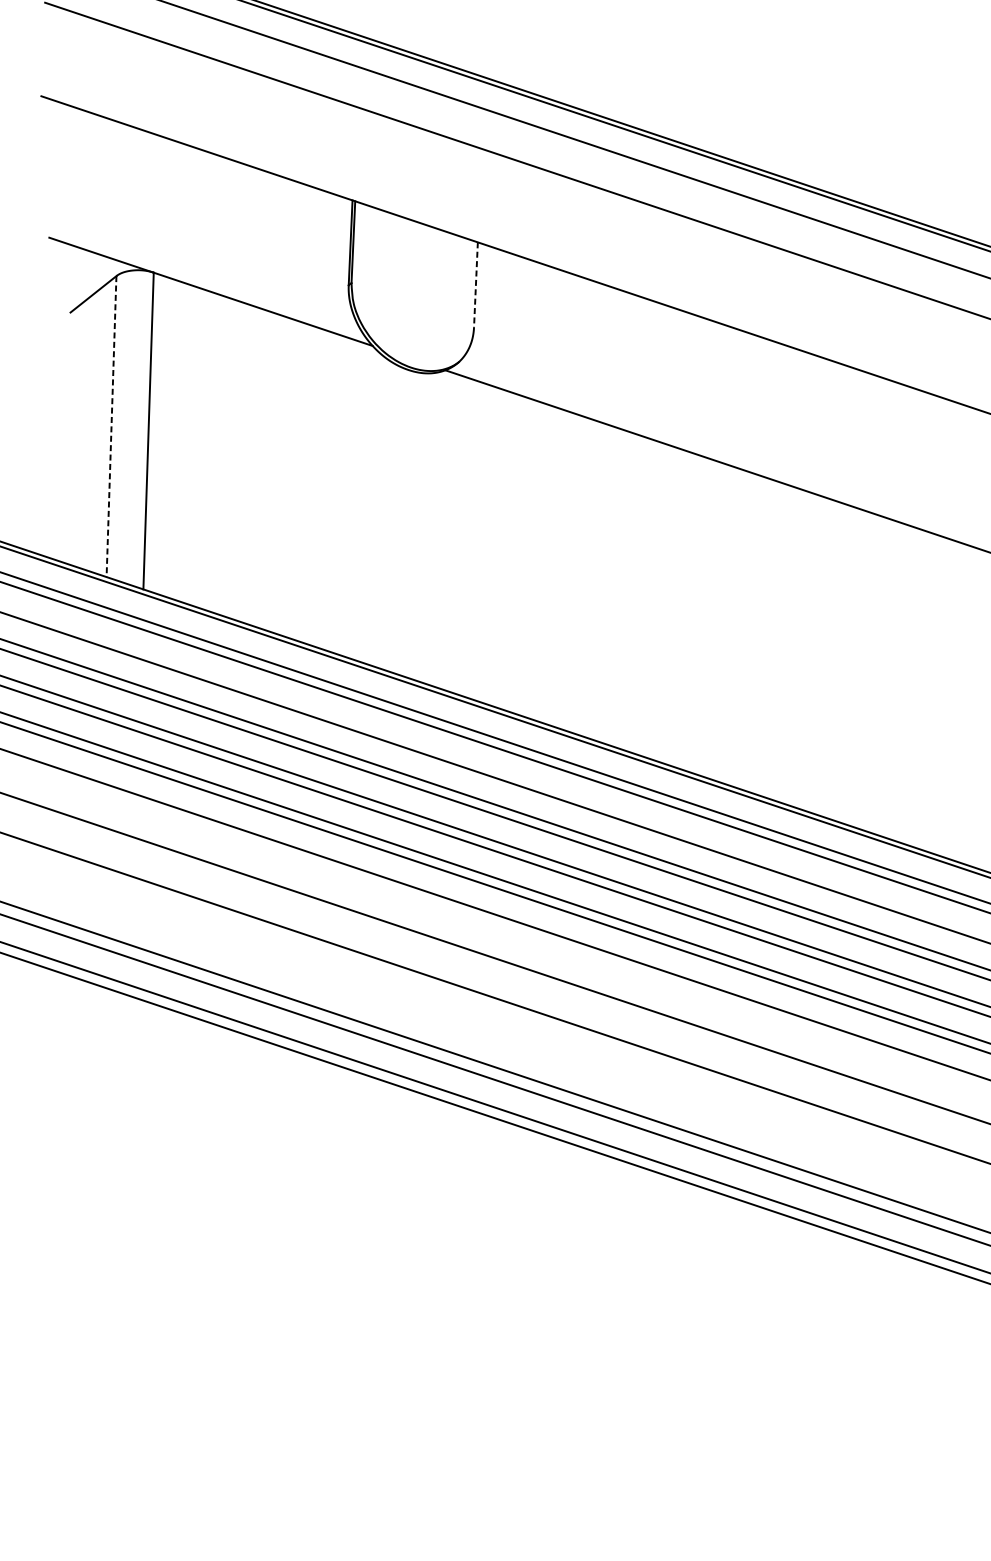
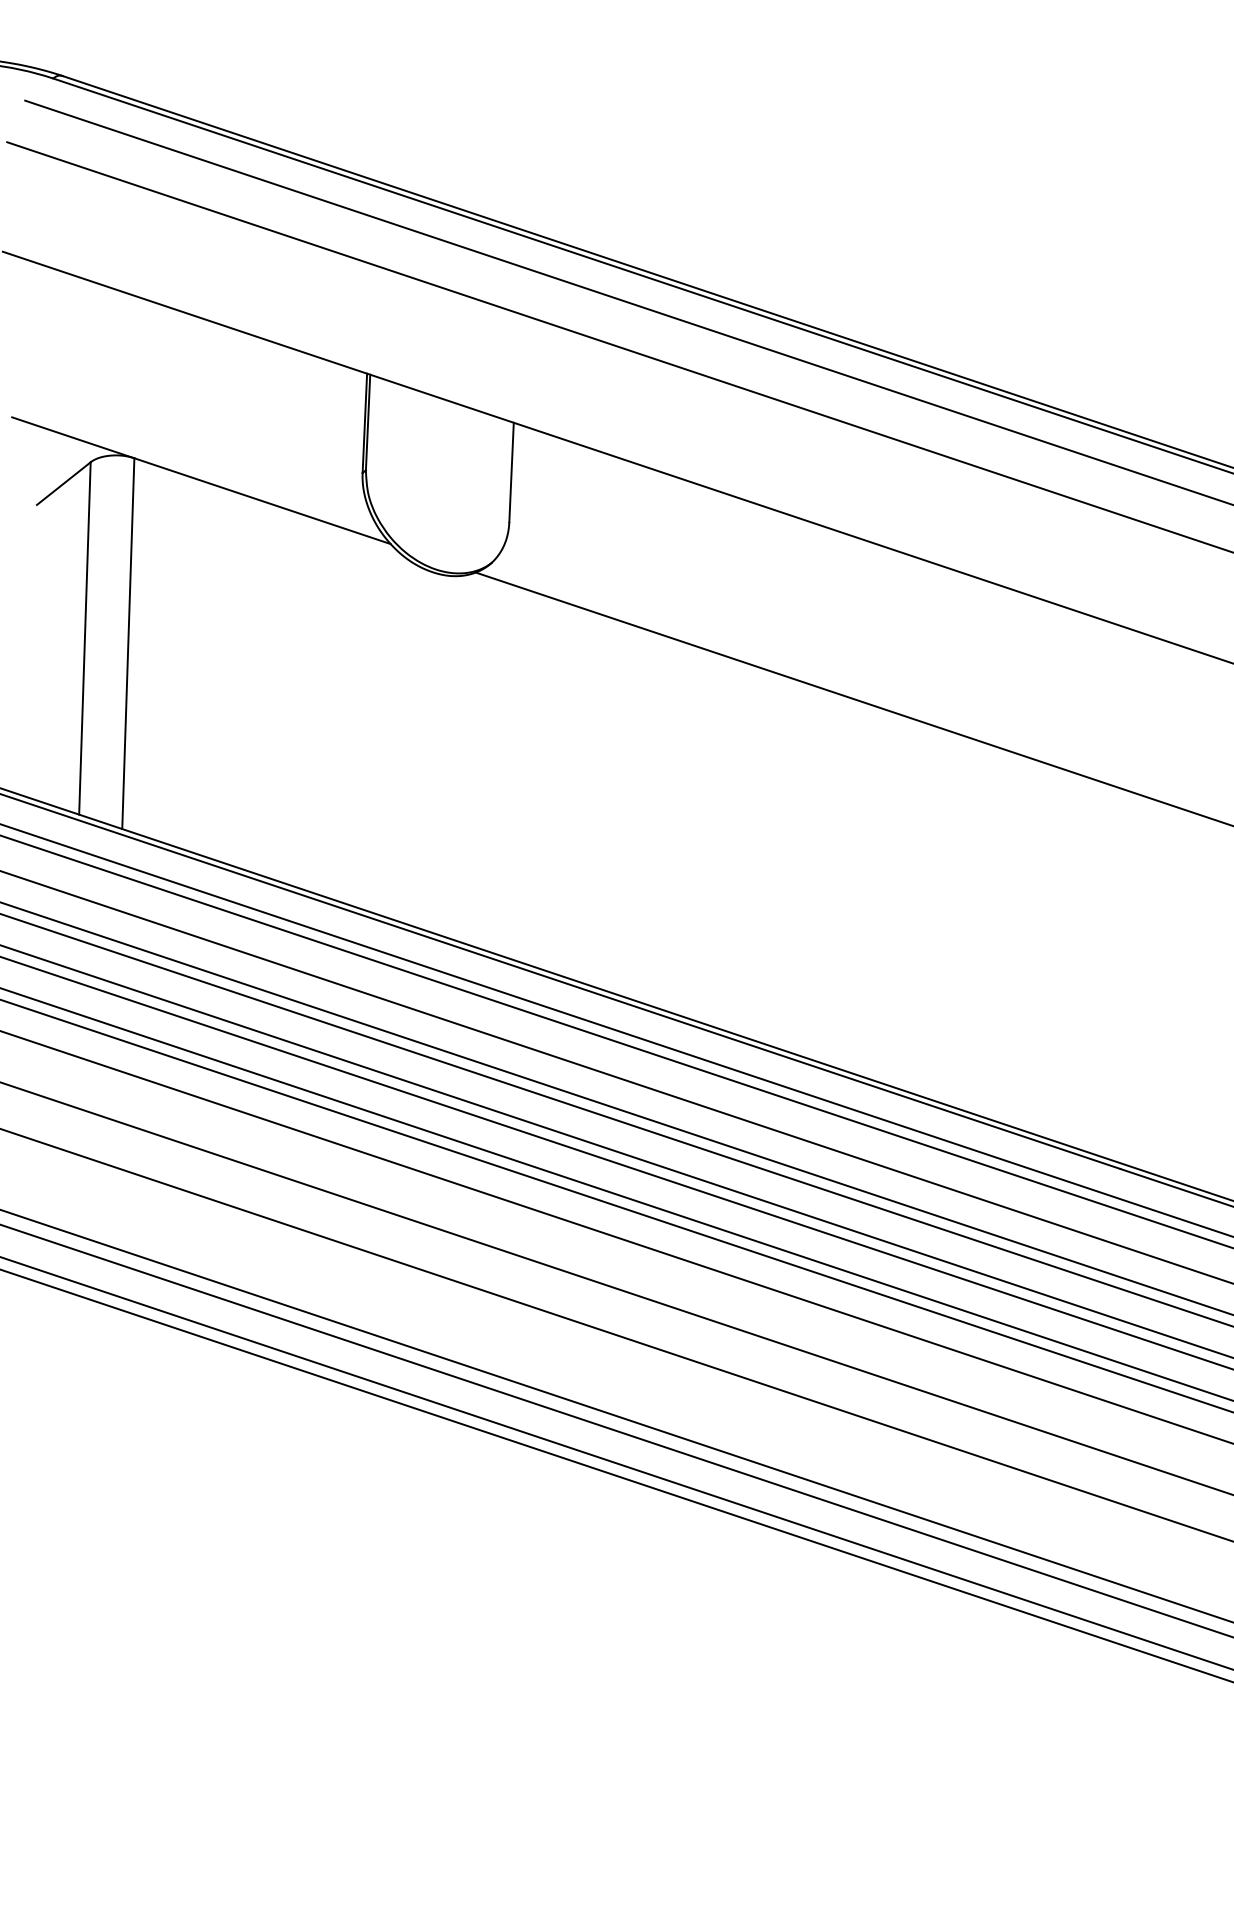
line: (475, 284) -> (511, 472), dashed -> solid
line: (111, 426) -> (84, 638), dashed -> solid

